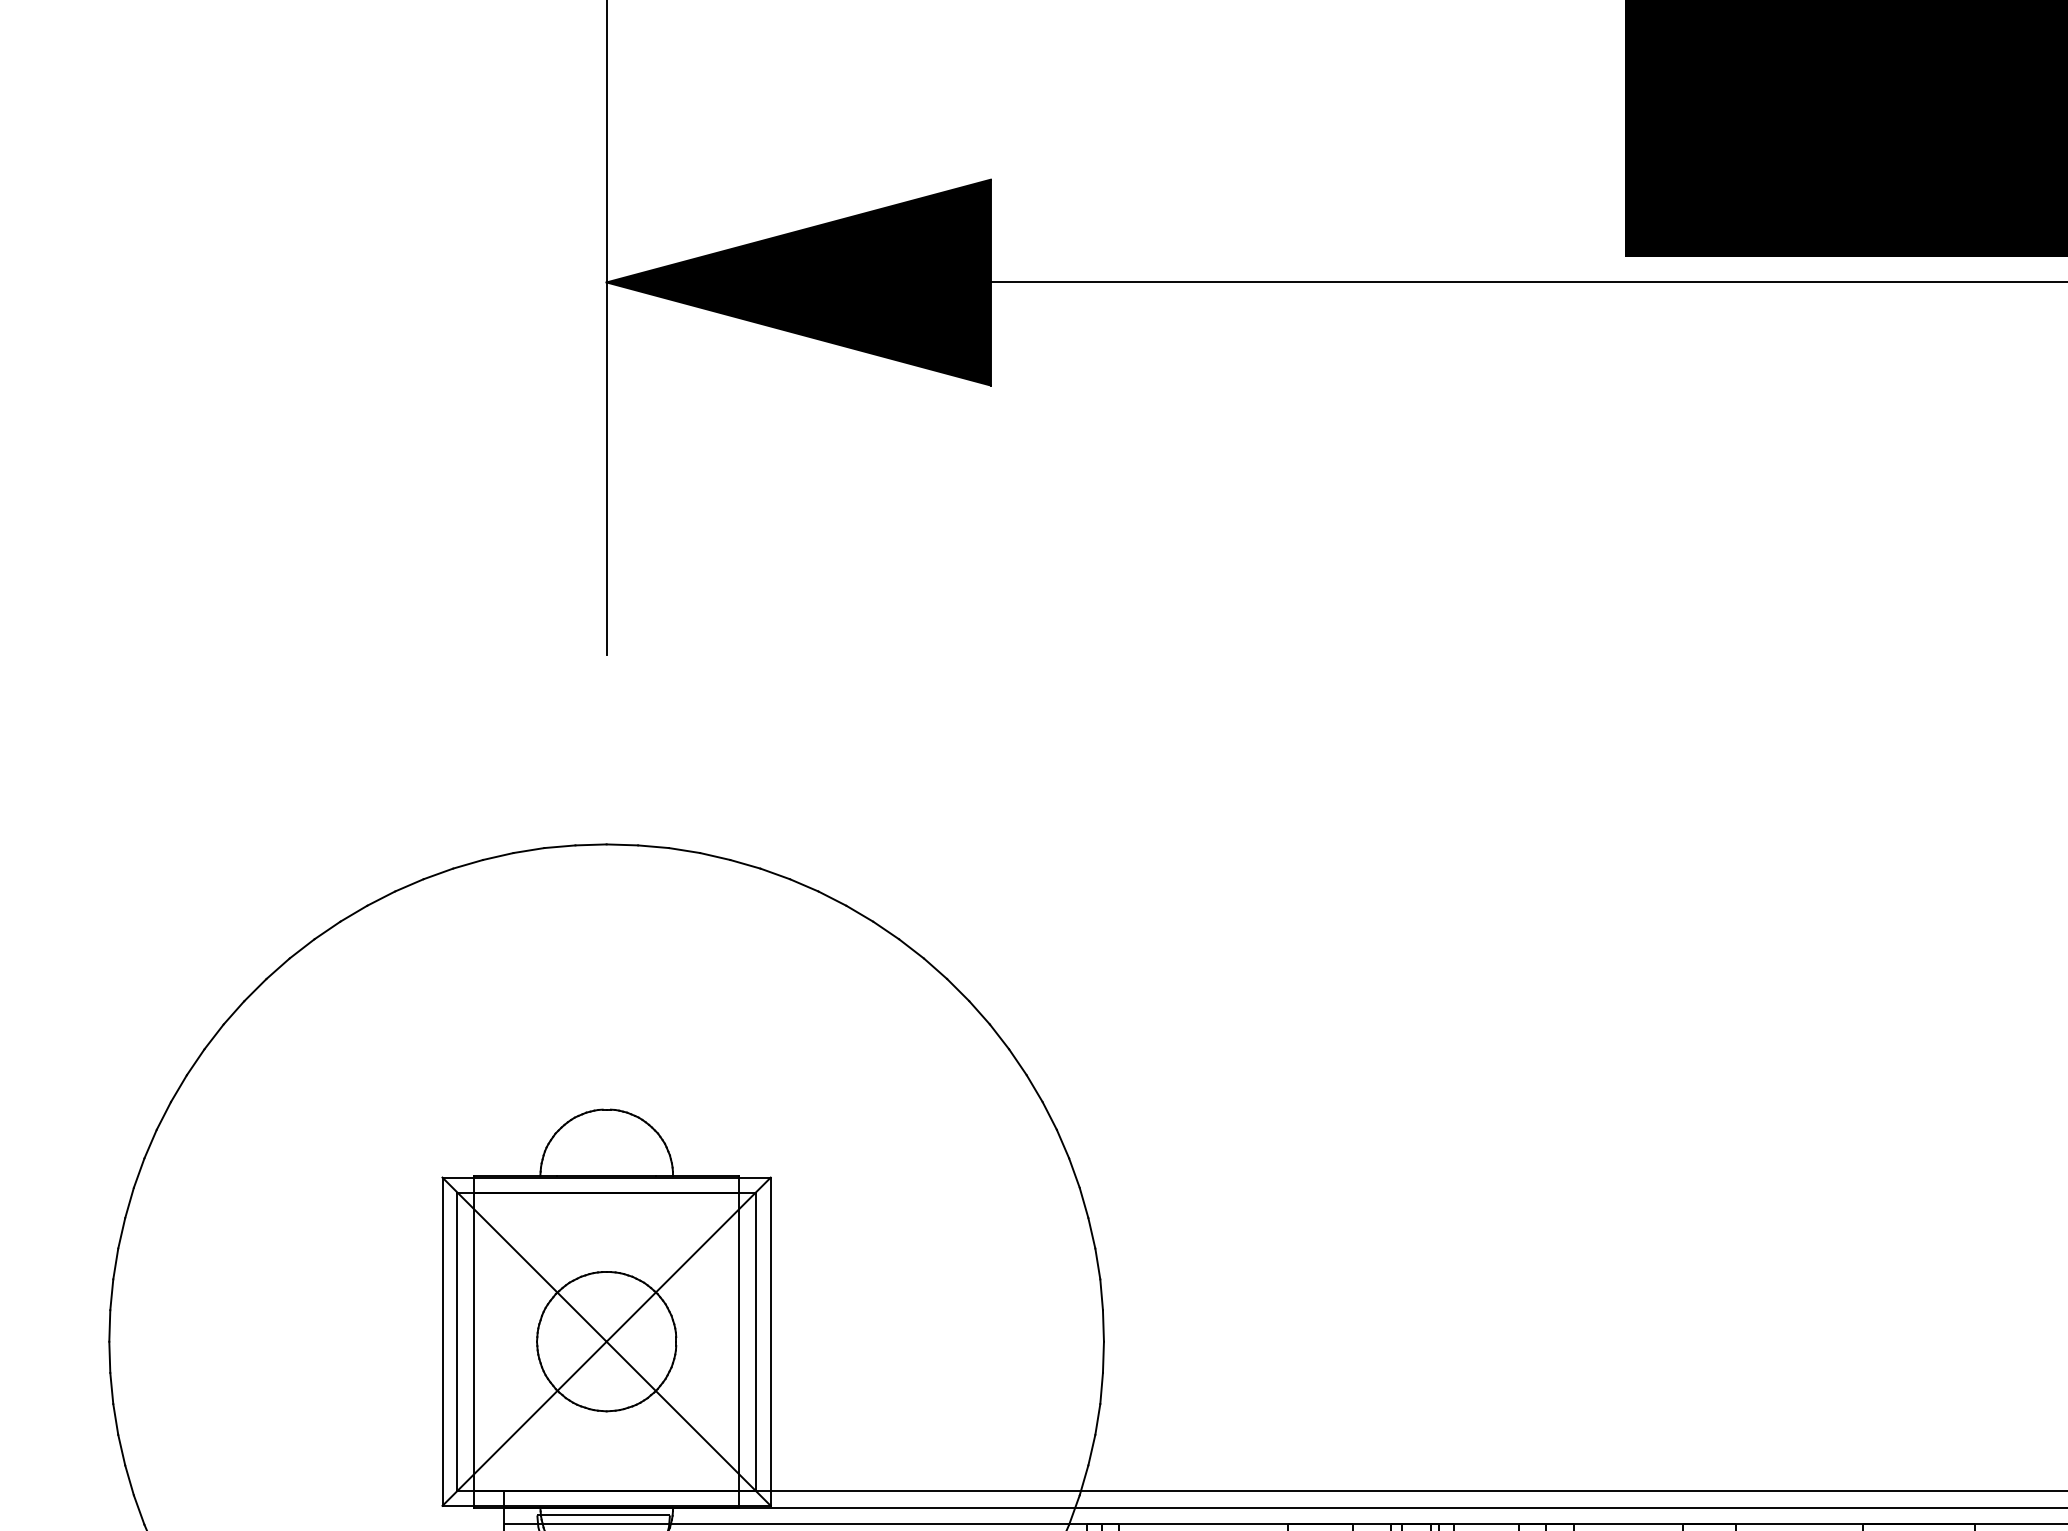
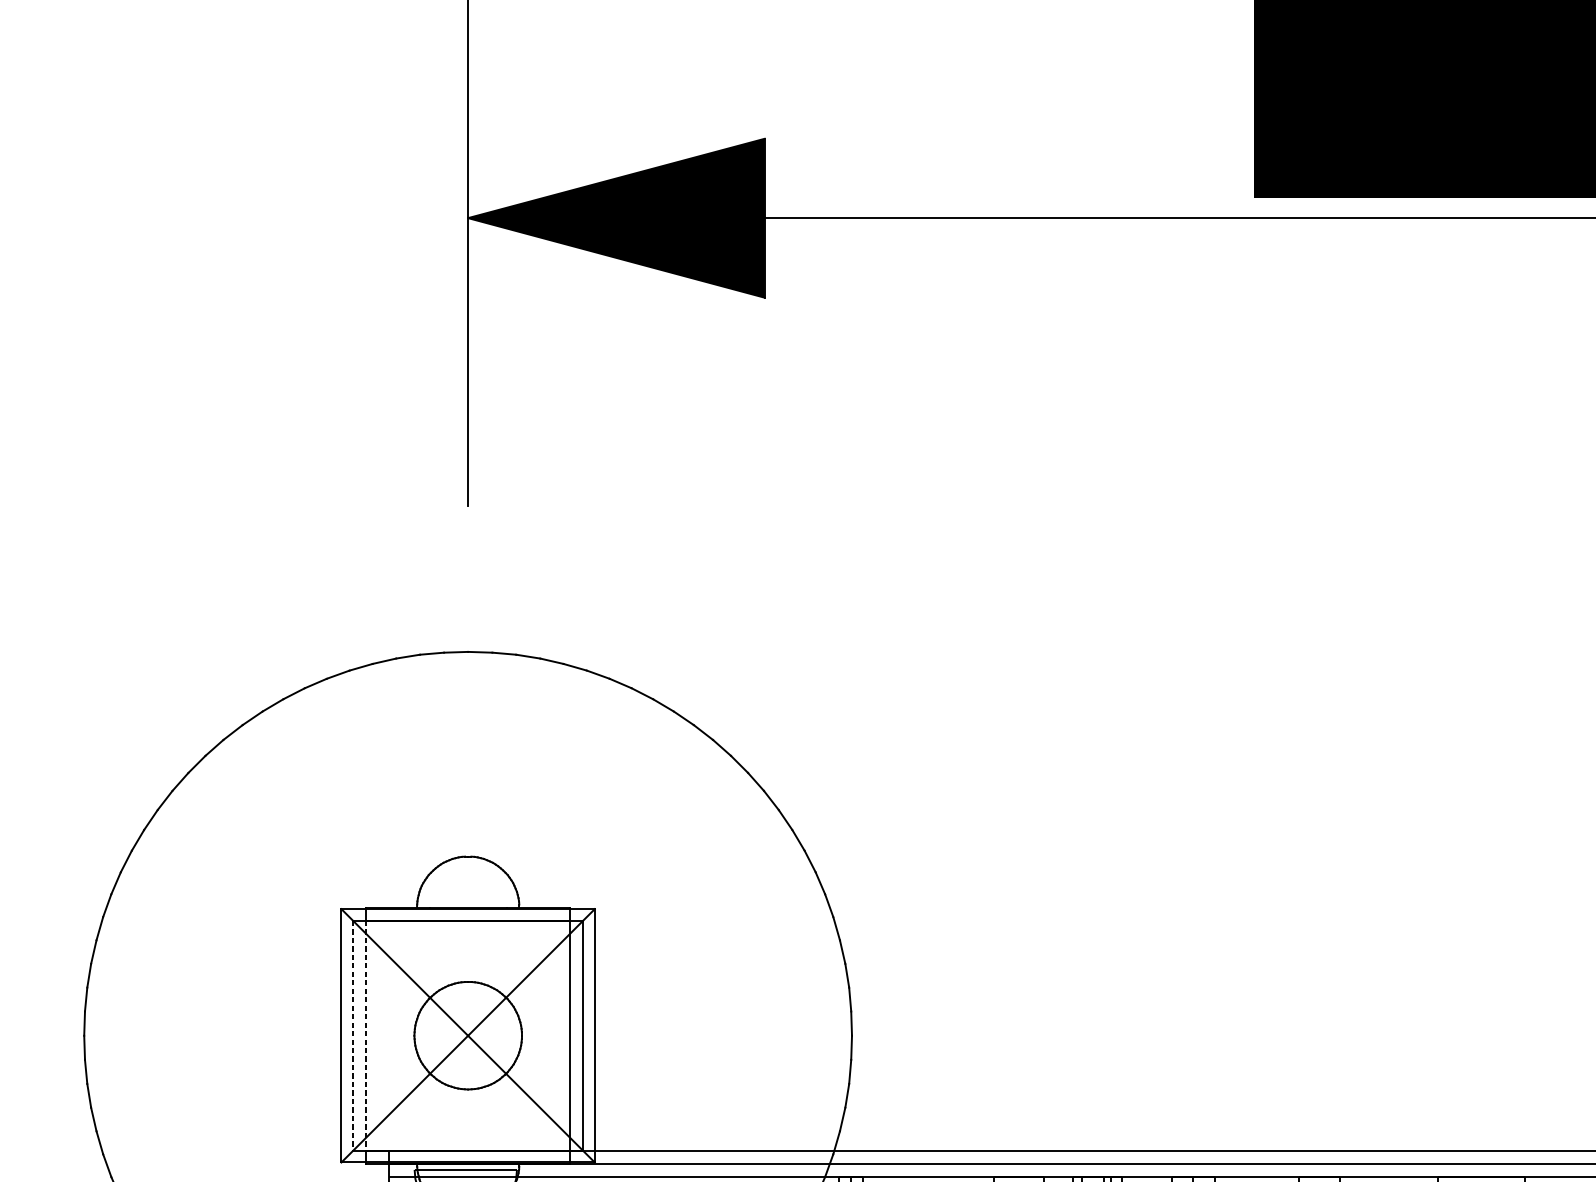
line: (457, 1342) -> (352, 1036), solid -> dashed
line: (474, 1342) -> (366, 1036), solid -> dashed

